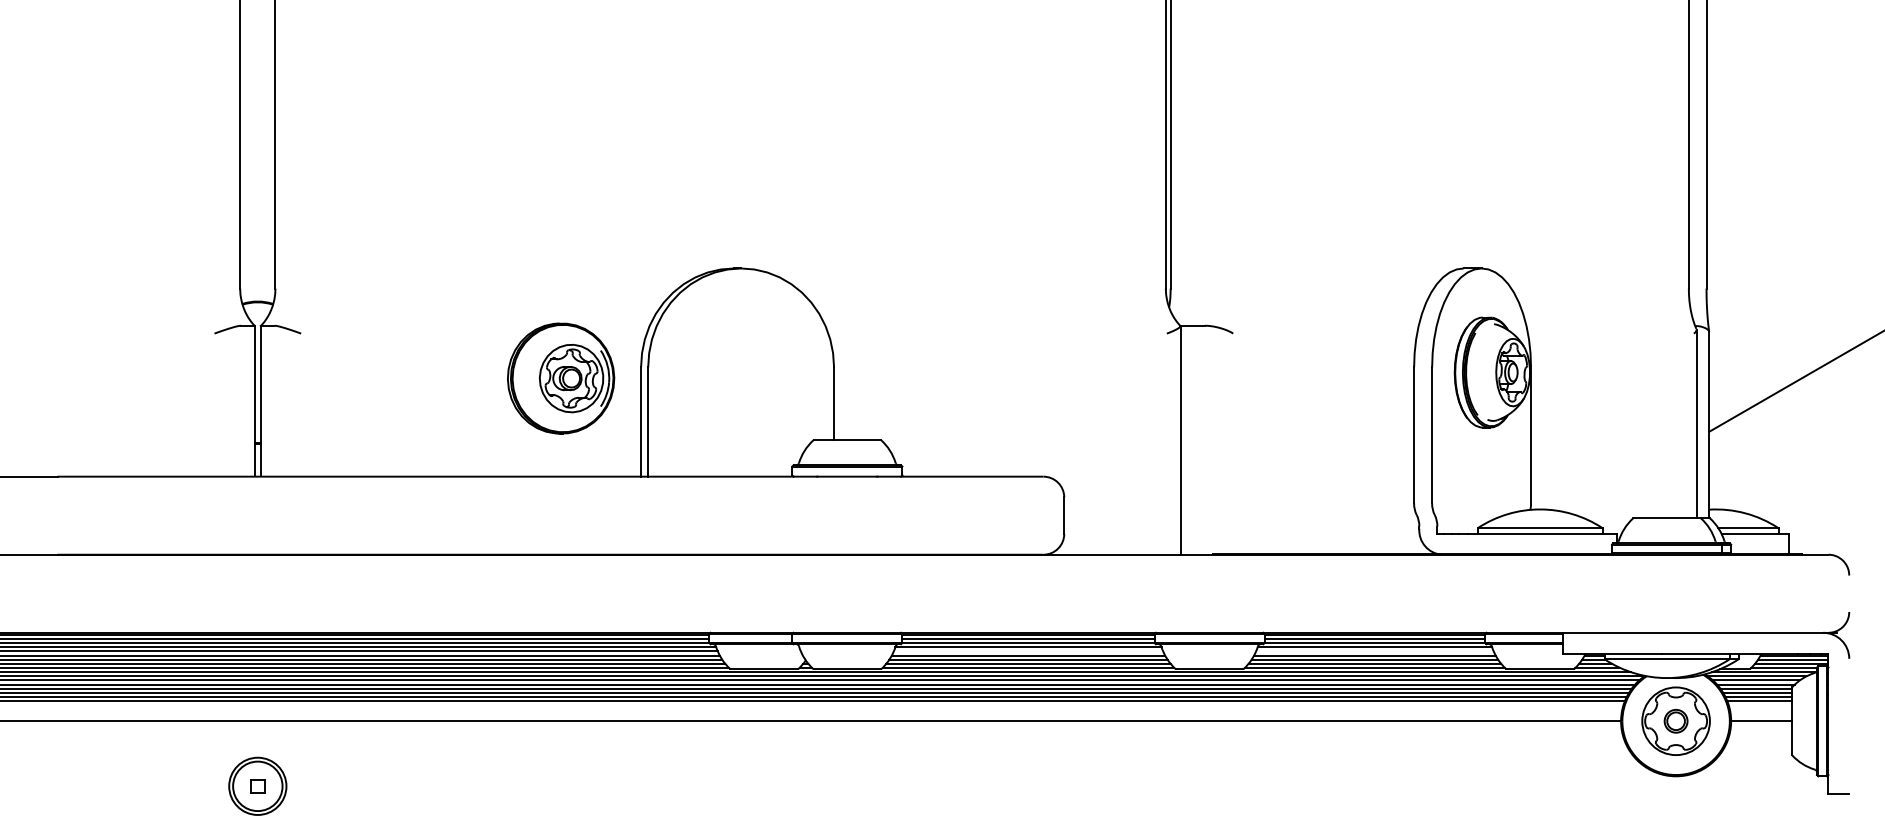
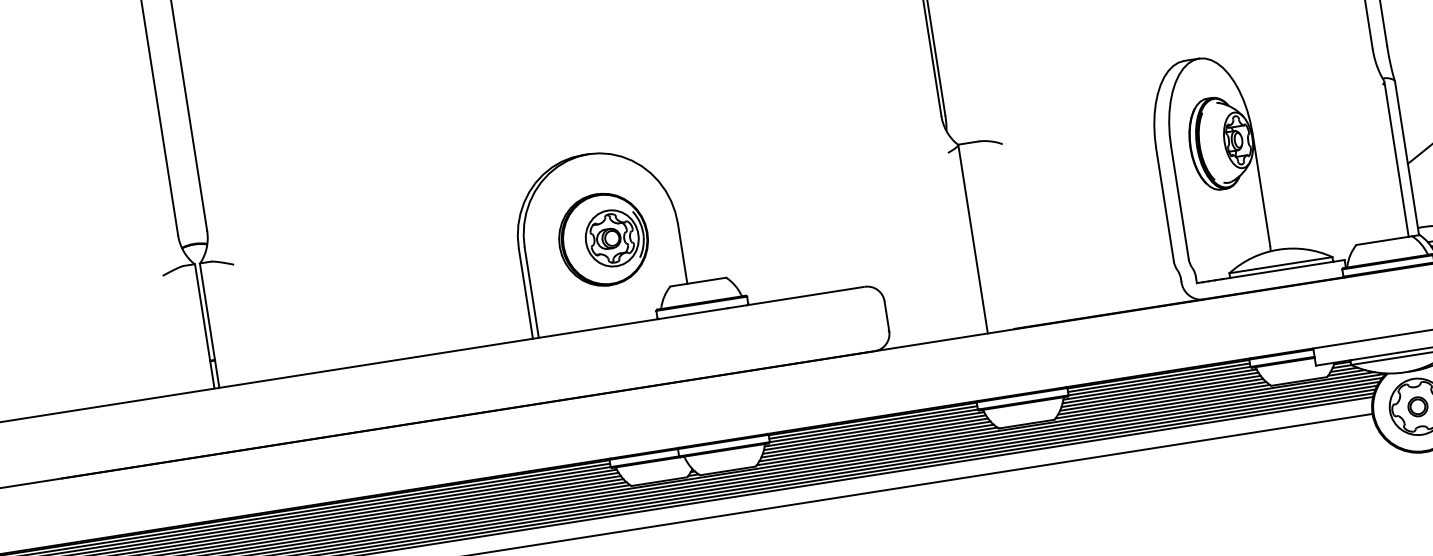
part: (561, 378) -> (603, 239), moved
line: (1028, 651) -> (874, 432), added
line: (1374, 651) -> (1160, 388), added

